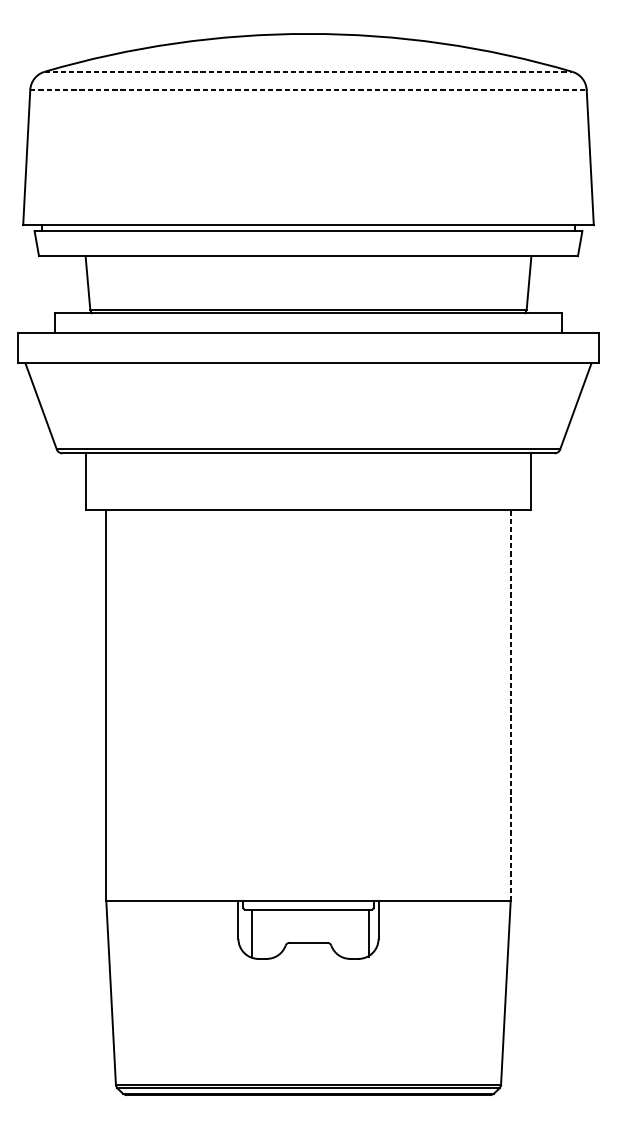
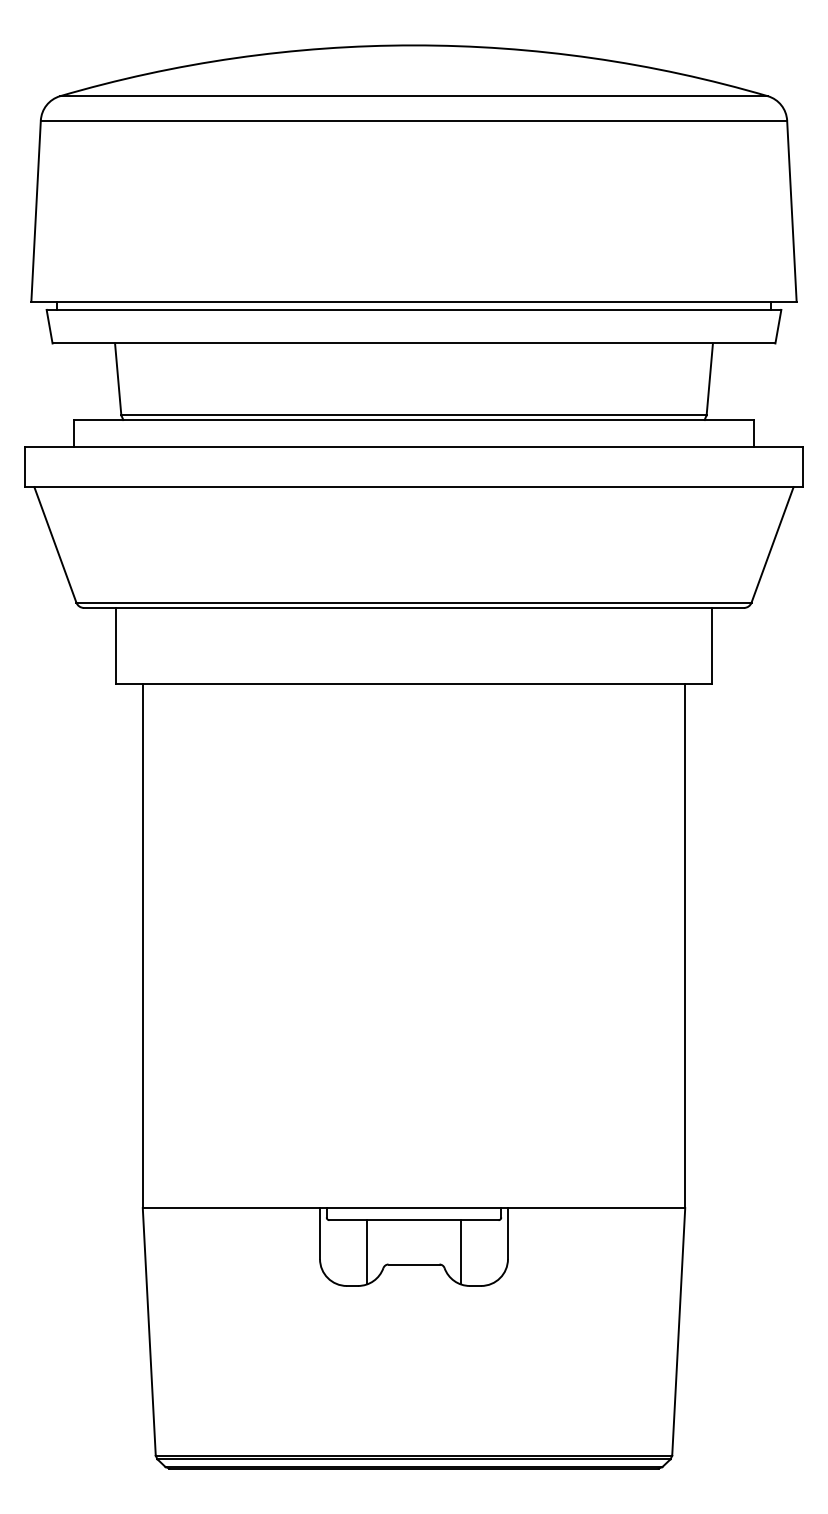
line: (308, 72) -> (414, 96), dashed -> solid
line: (308, 89) -> (414, 120), dashed -> solid
line: (510, 705) -> (685, 946), dashed -> solid
line: (252, 933) -> (367, 1251), moved
line: (369, 933) -> (461, 1251), moved

